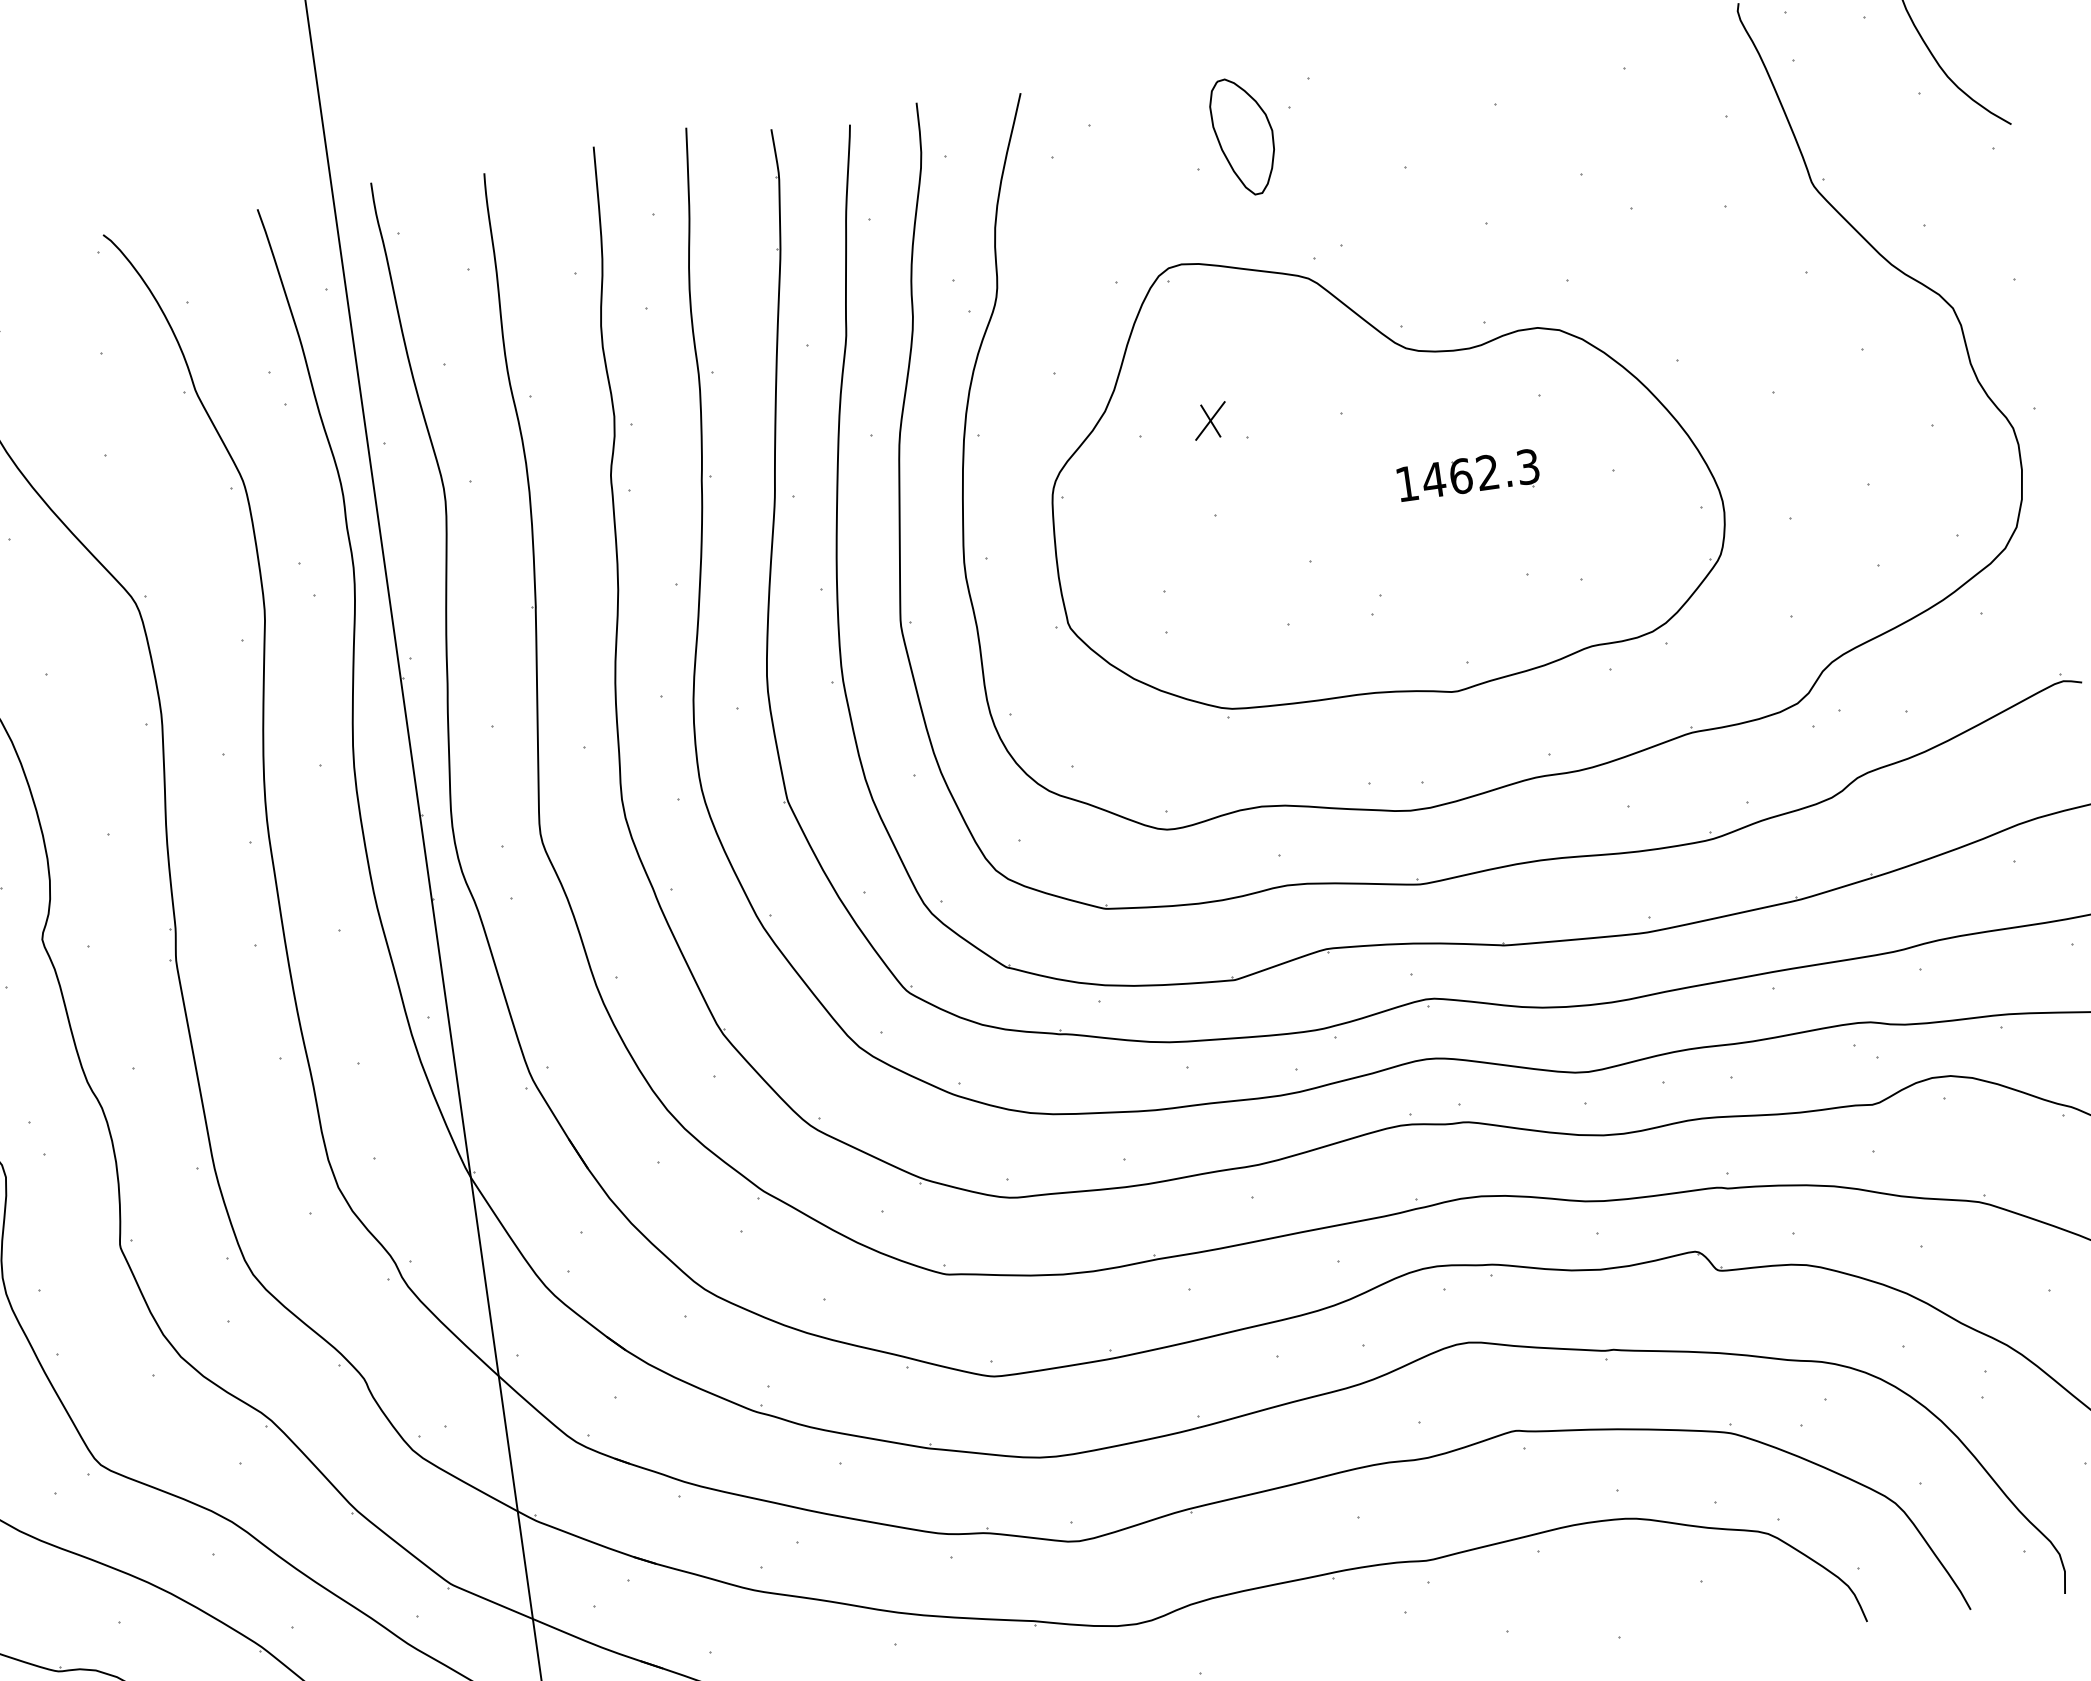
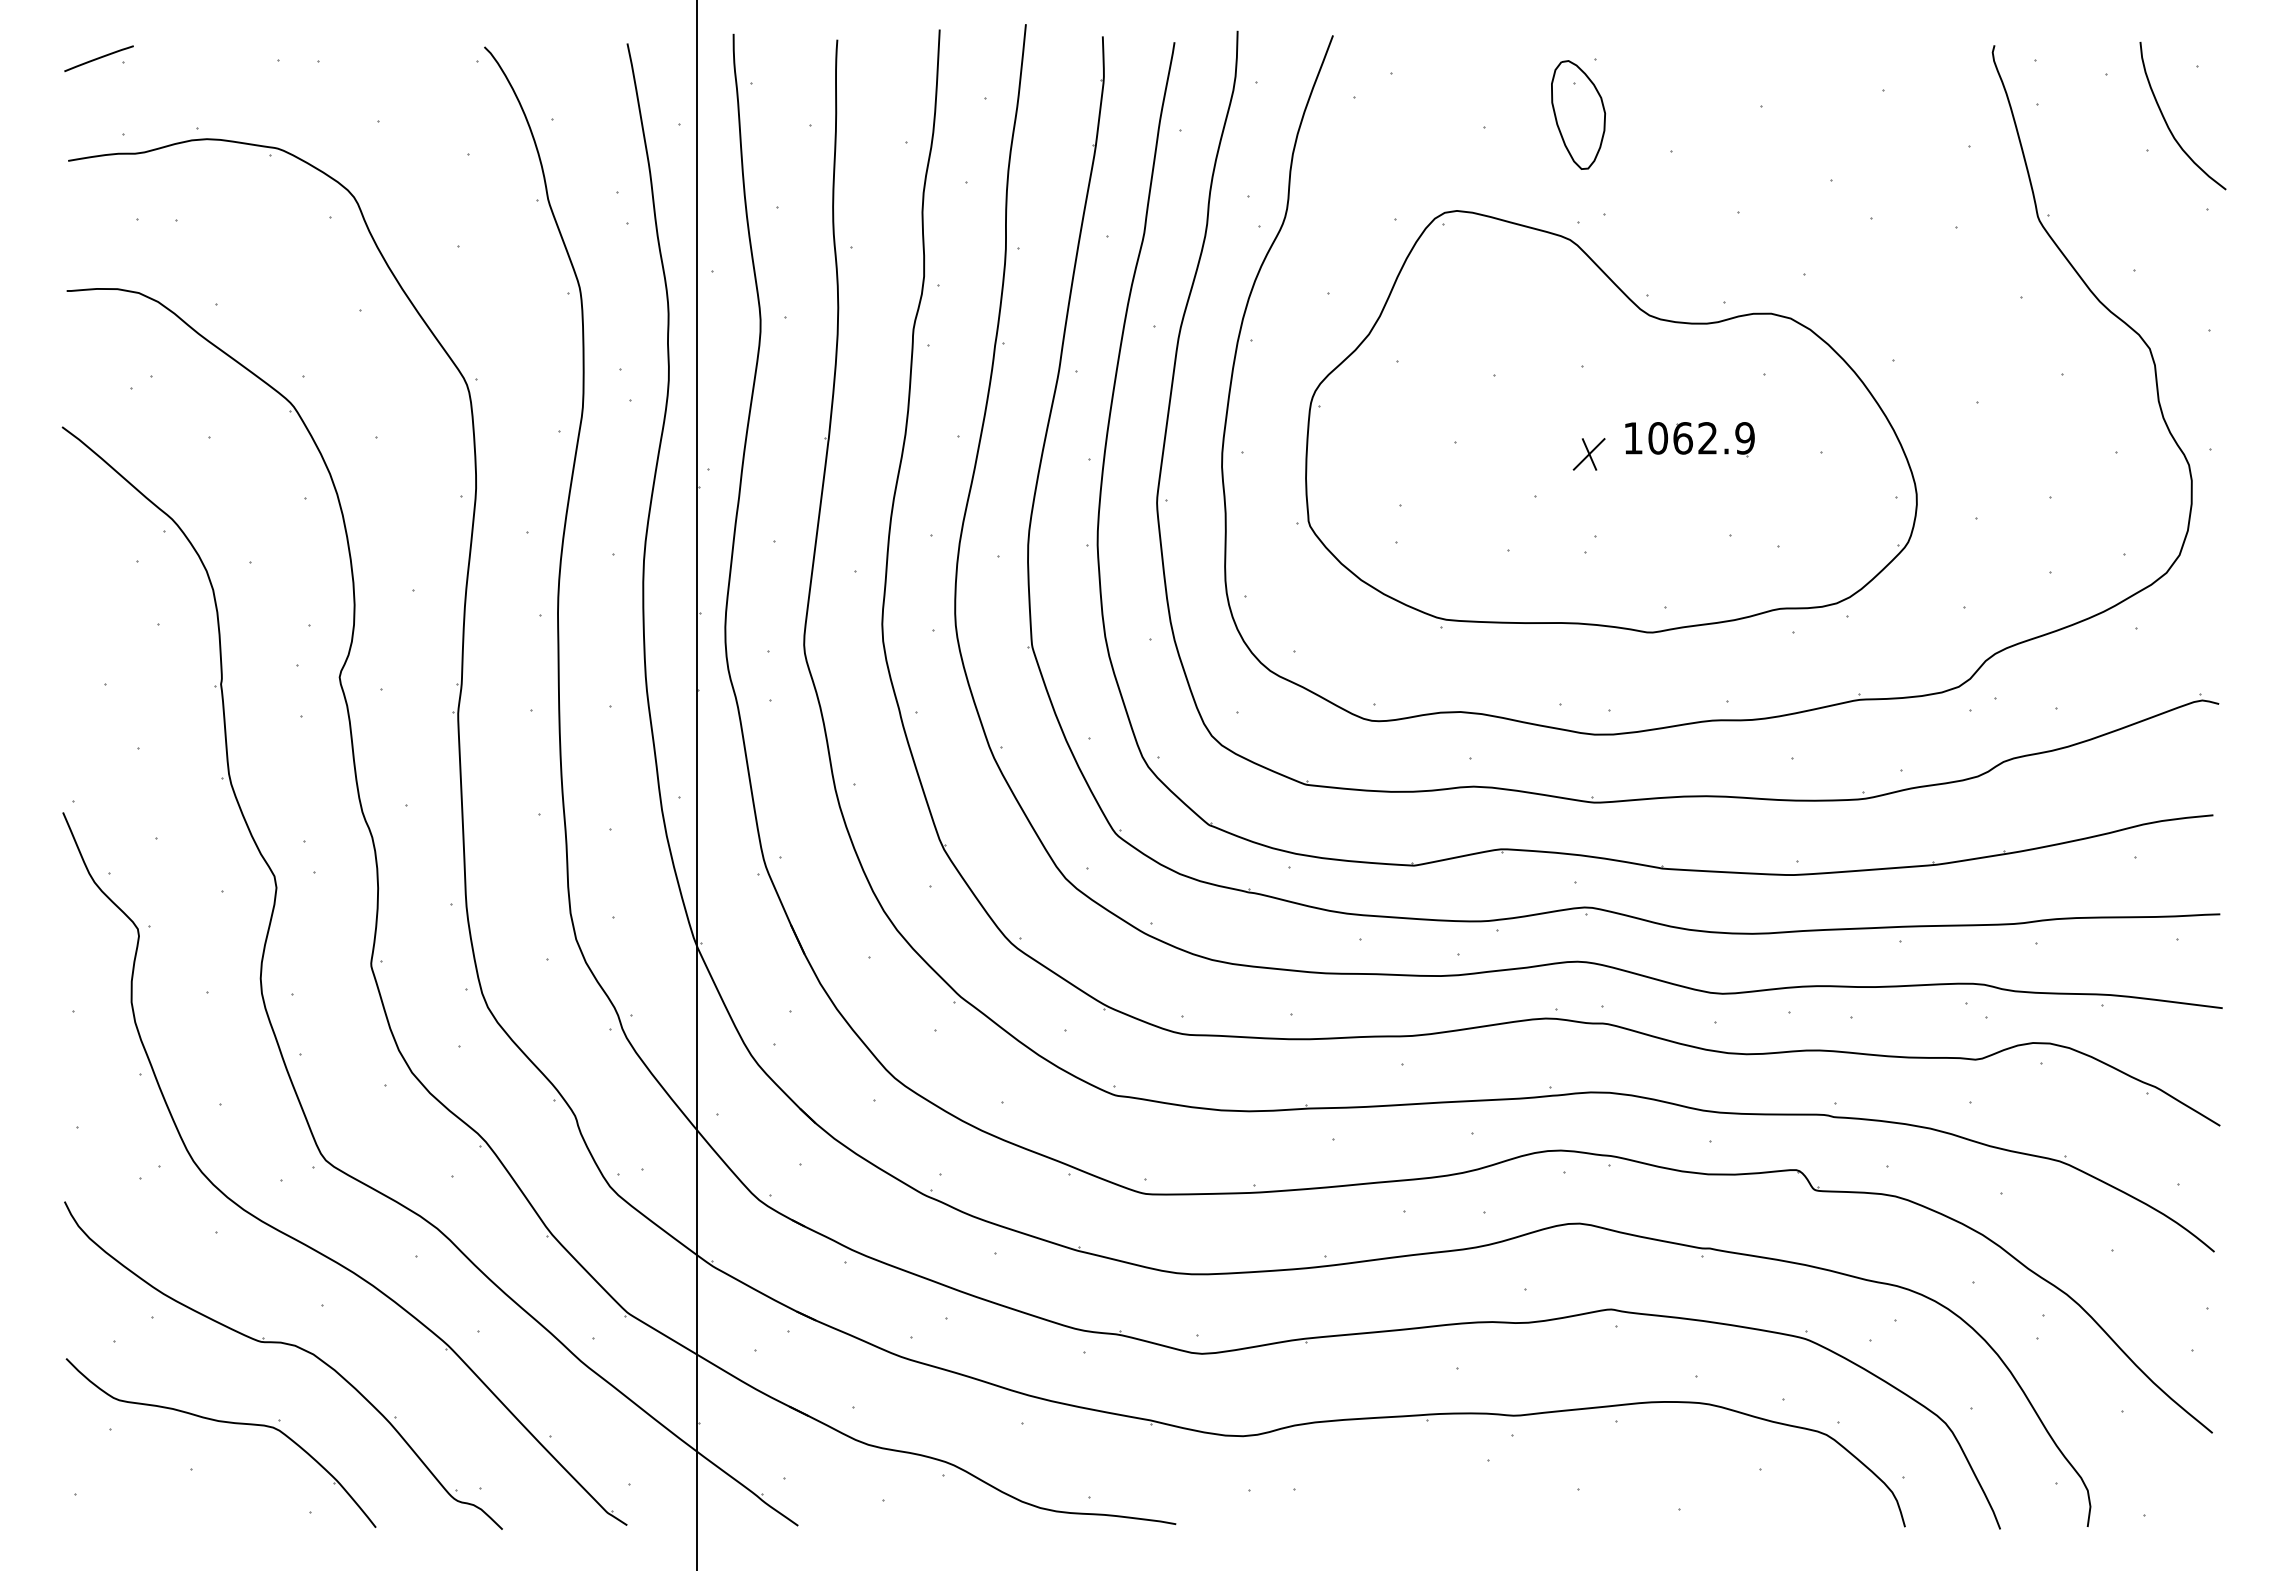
part: (1243, 135) -> (1578, 114), moved
part: (1209, 421) -> (1588, 454), moved
text: (1479, 473) -> (1700, 438), 1462.3 -> 1062.9

